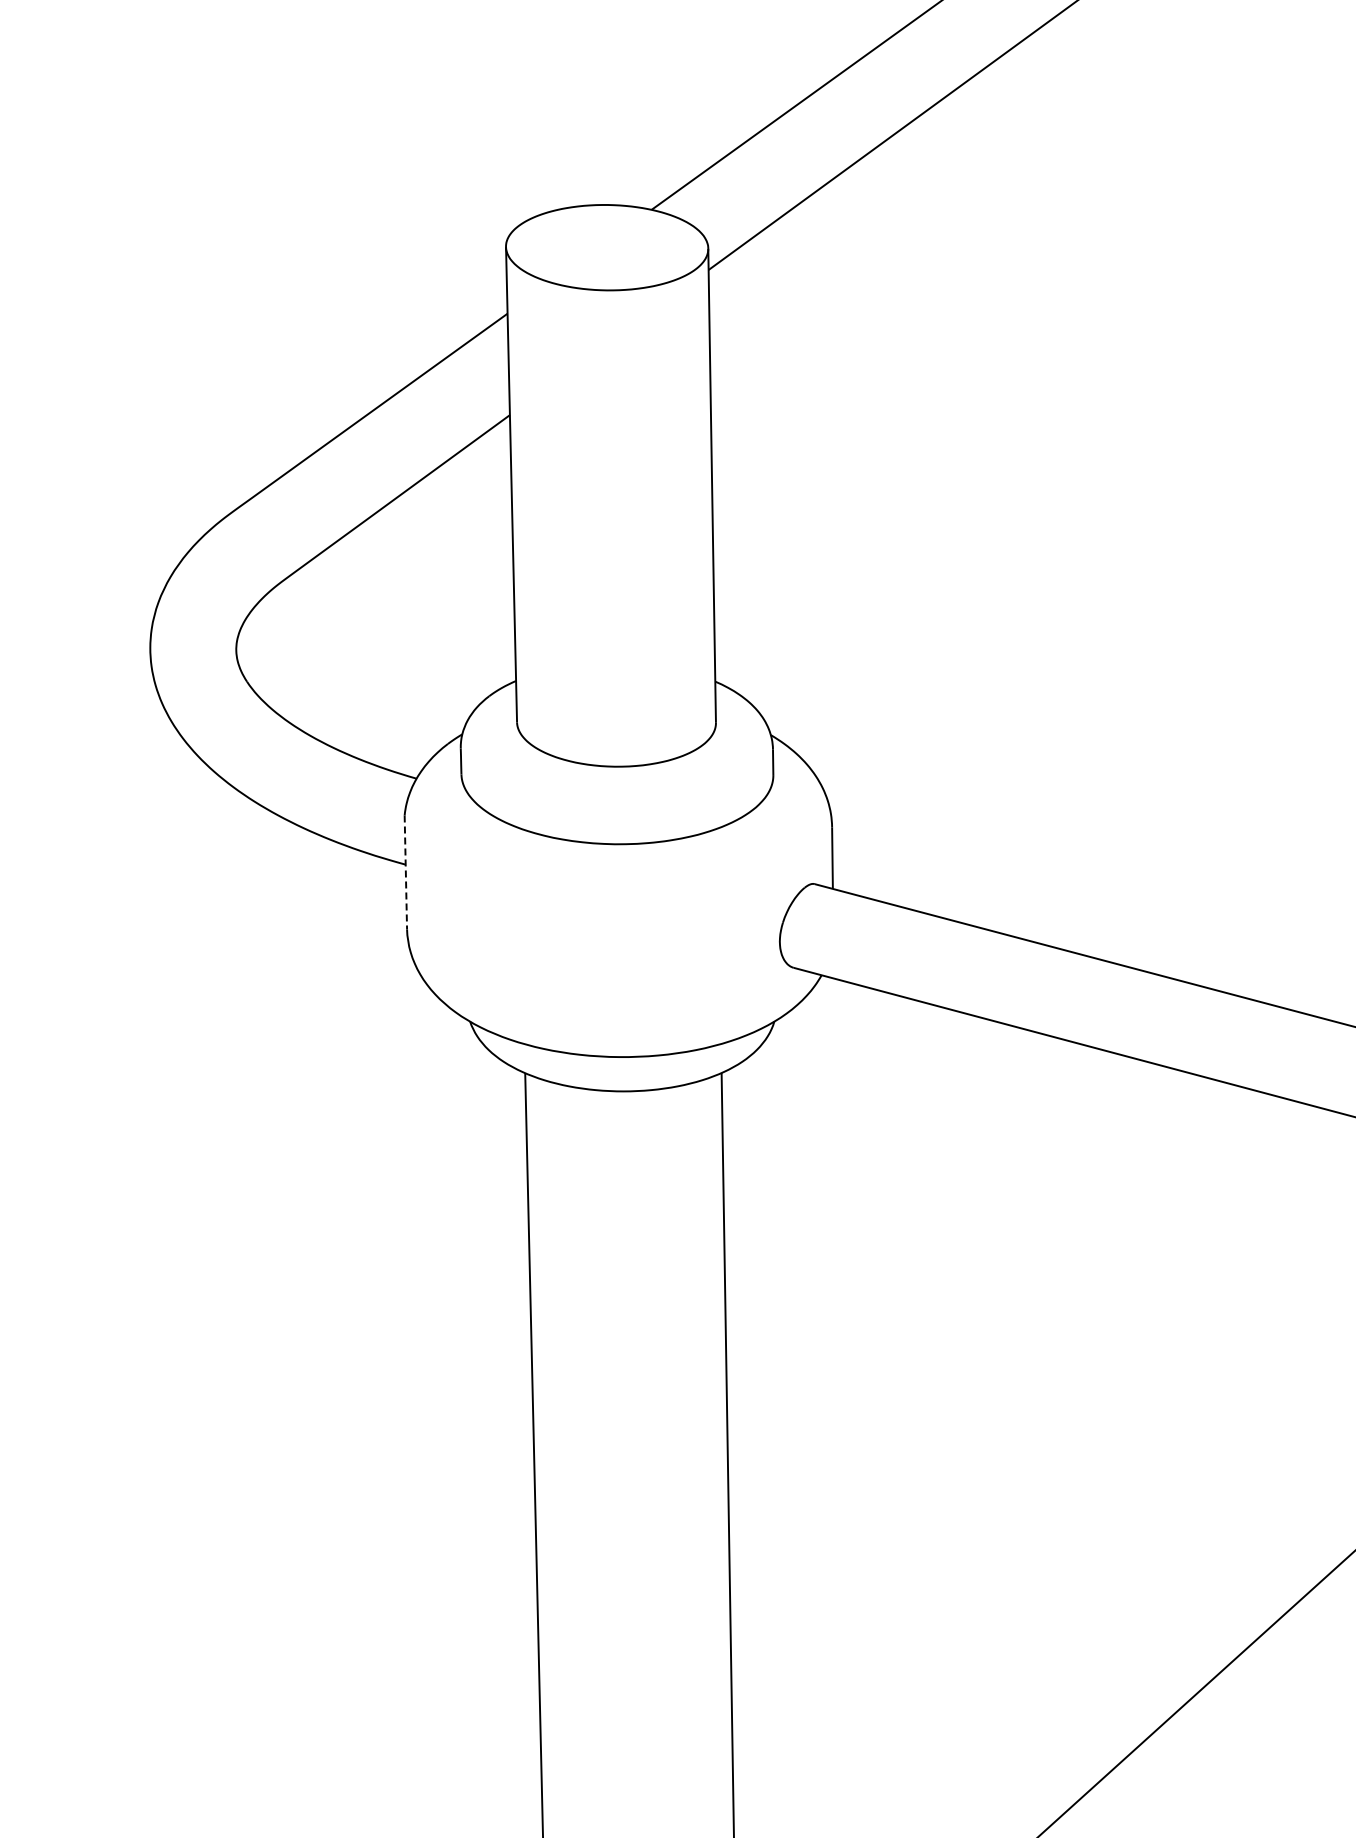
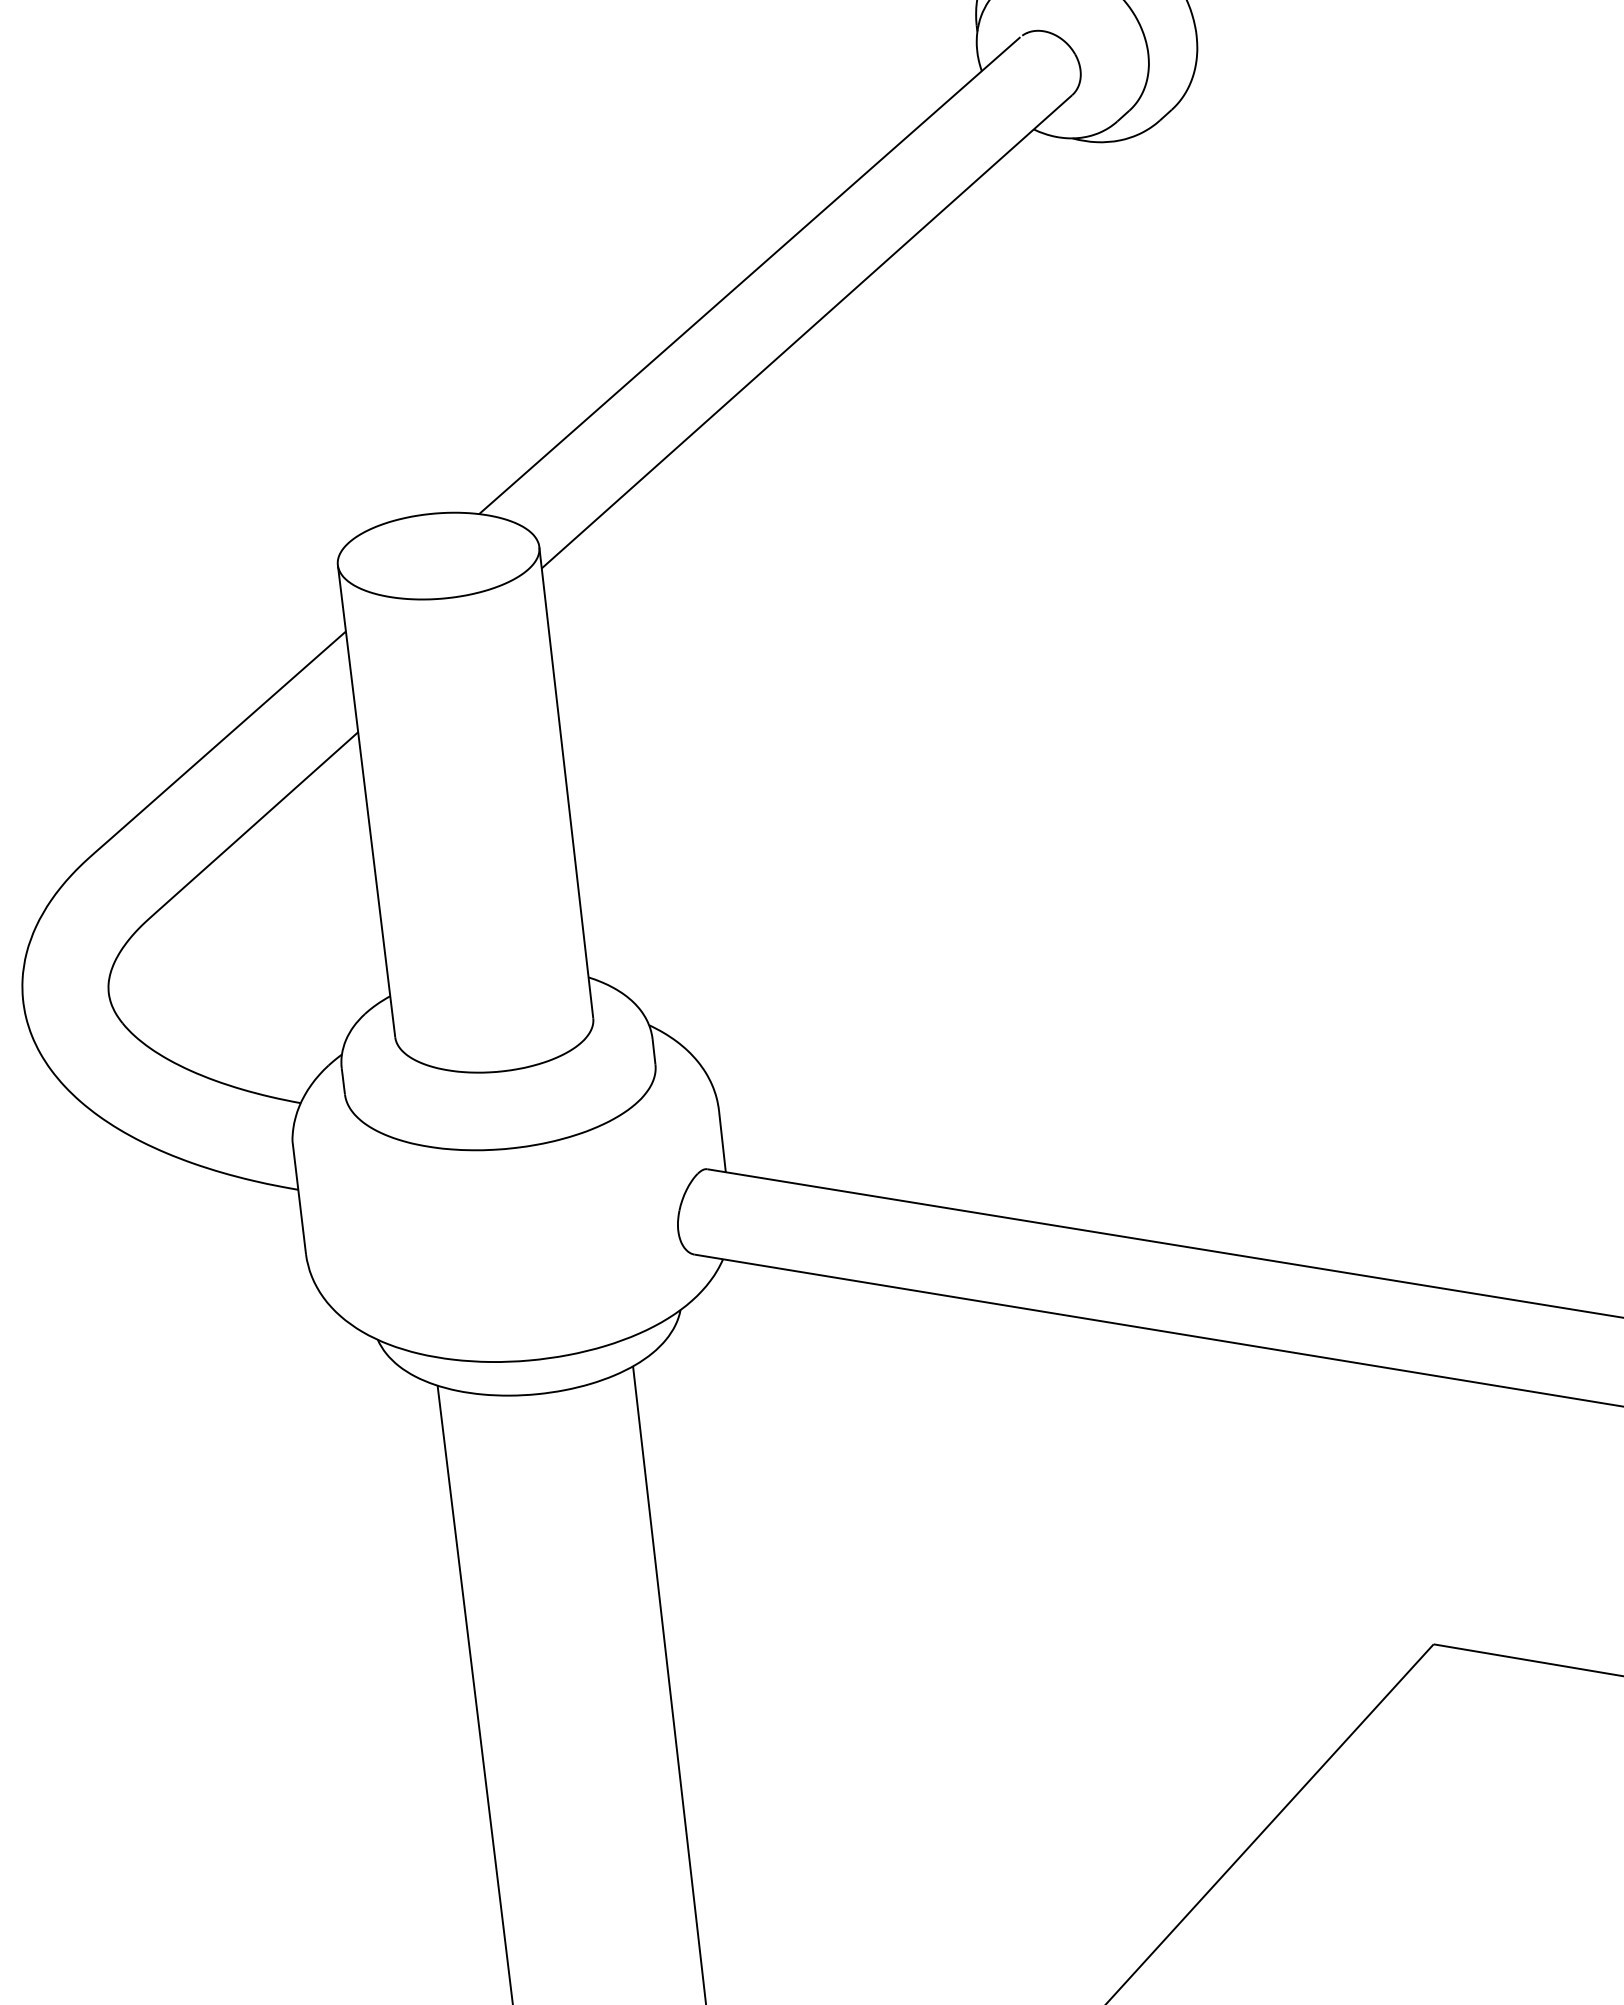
line: (406, 872) -> (299, 1197), dashed -> solid

